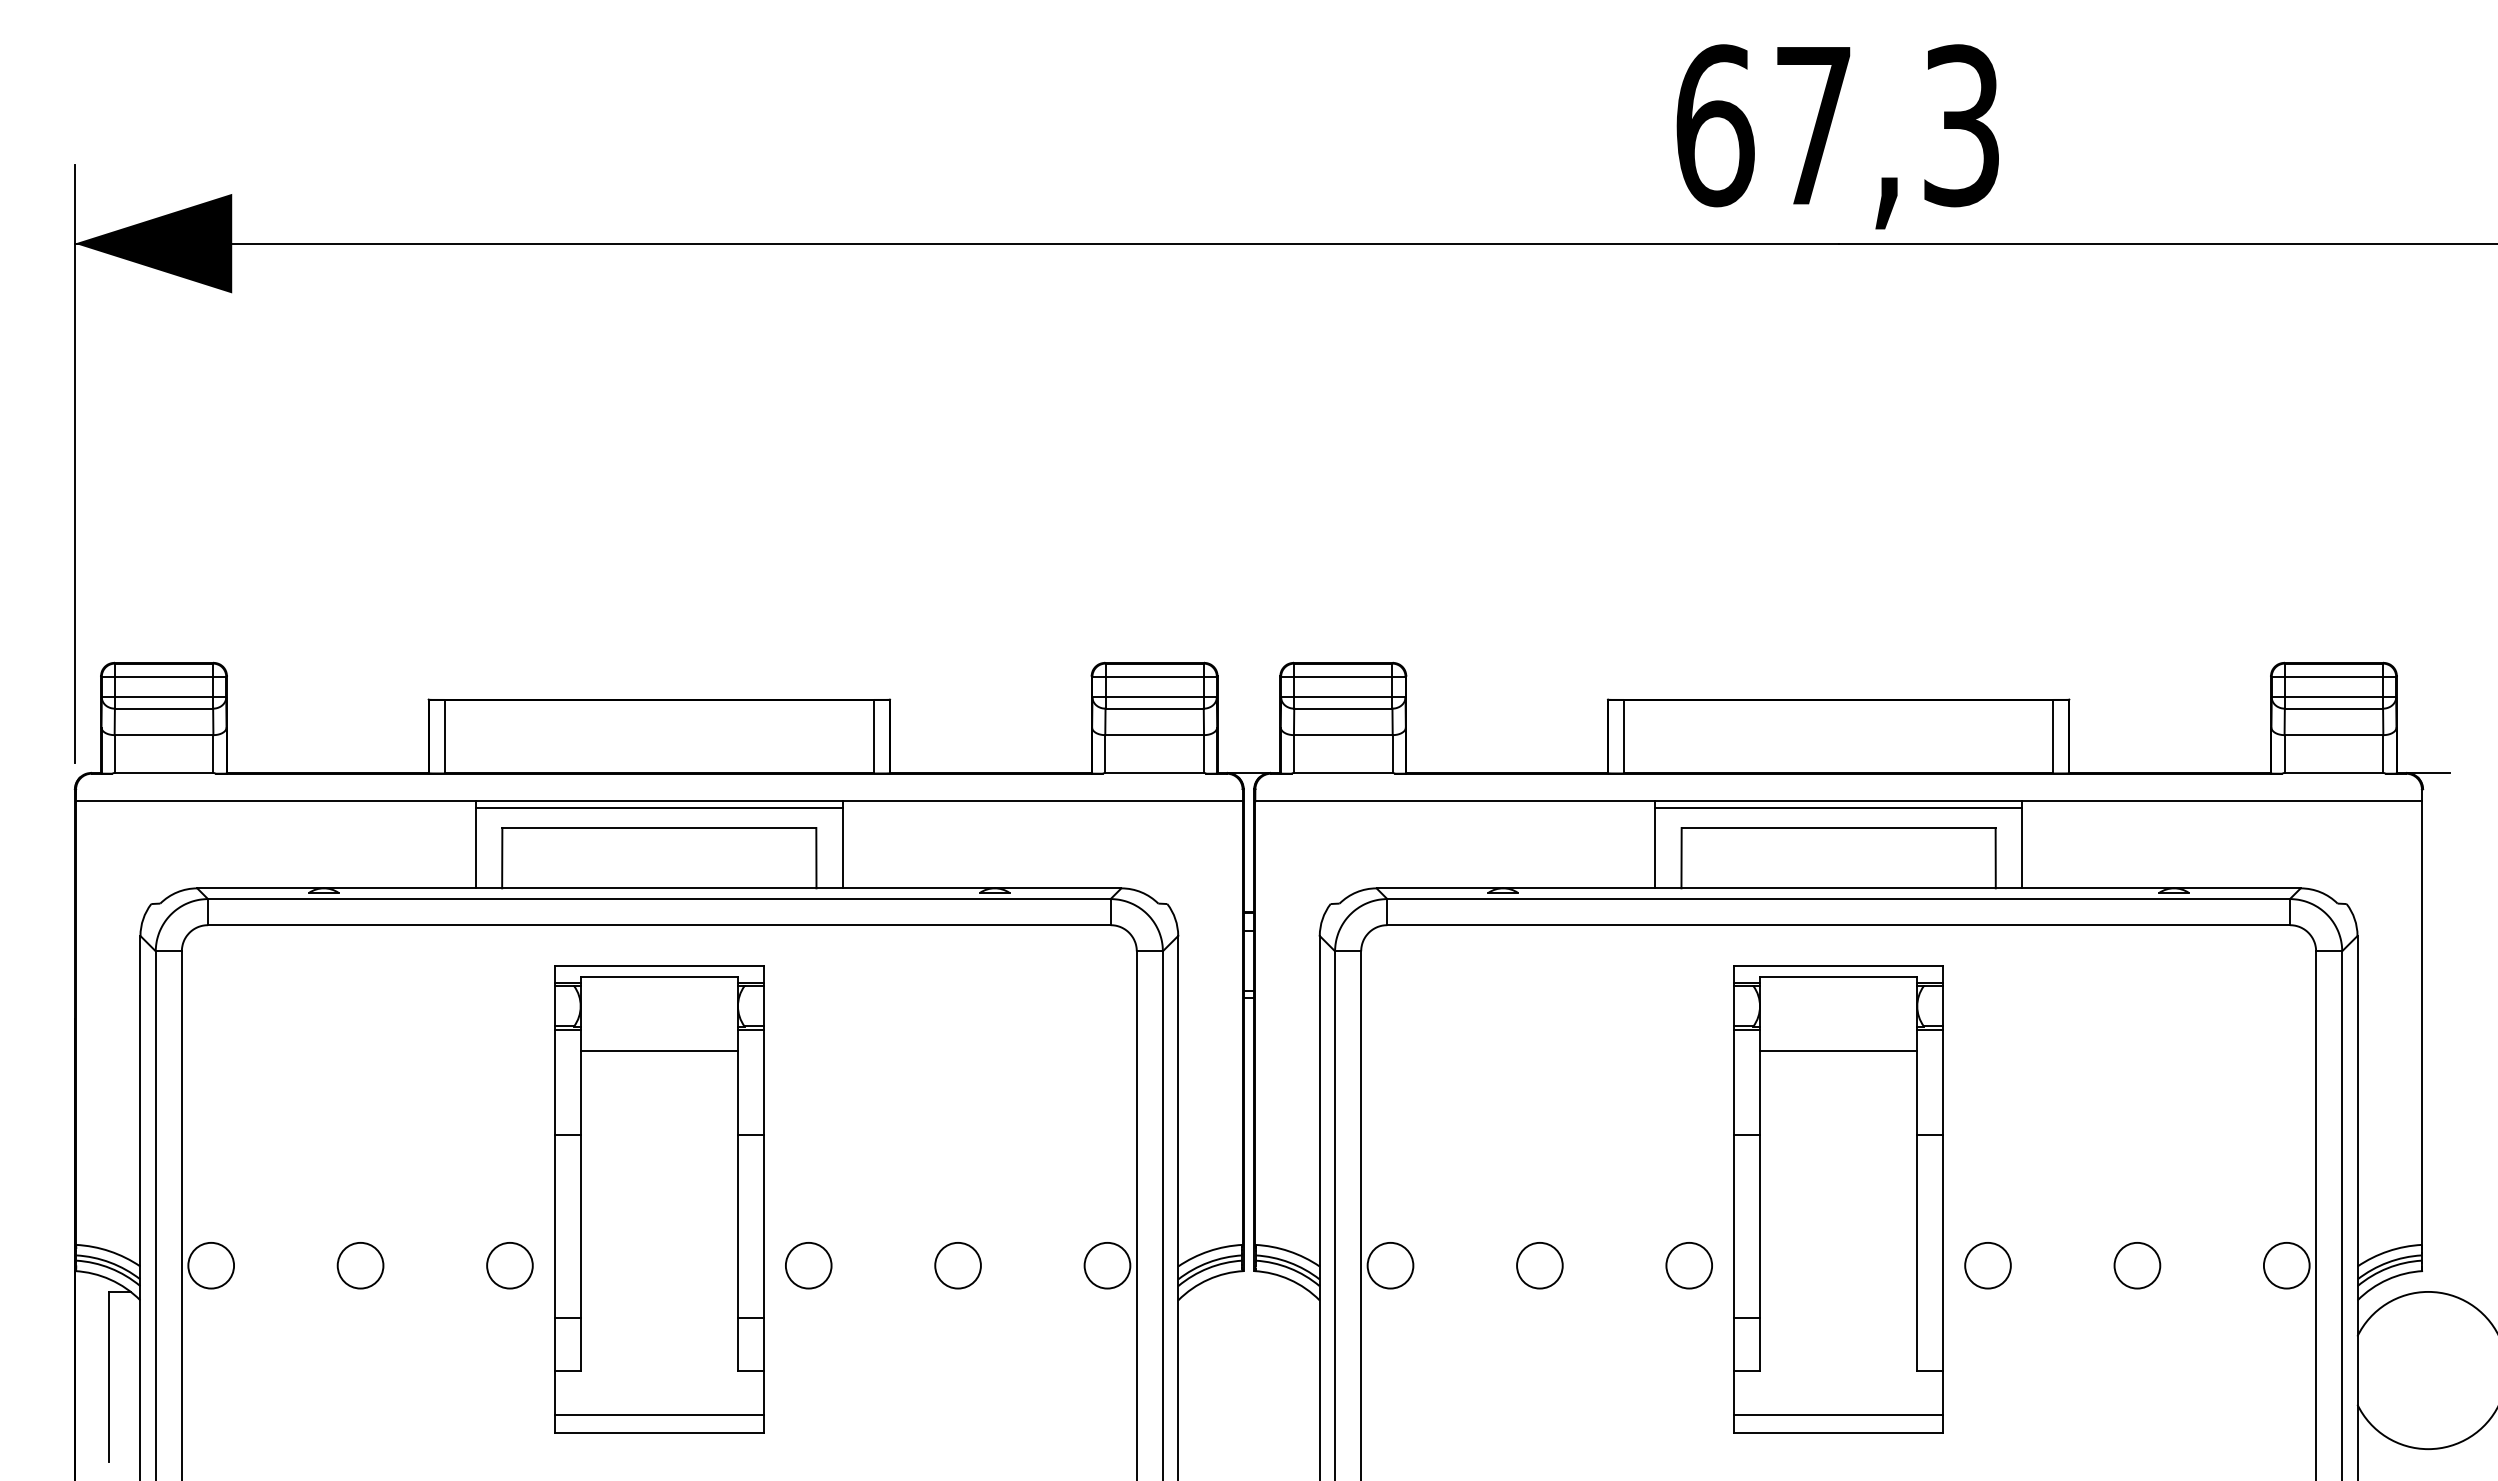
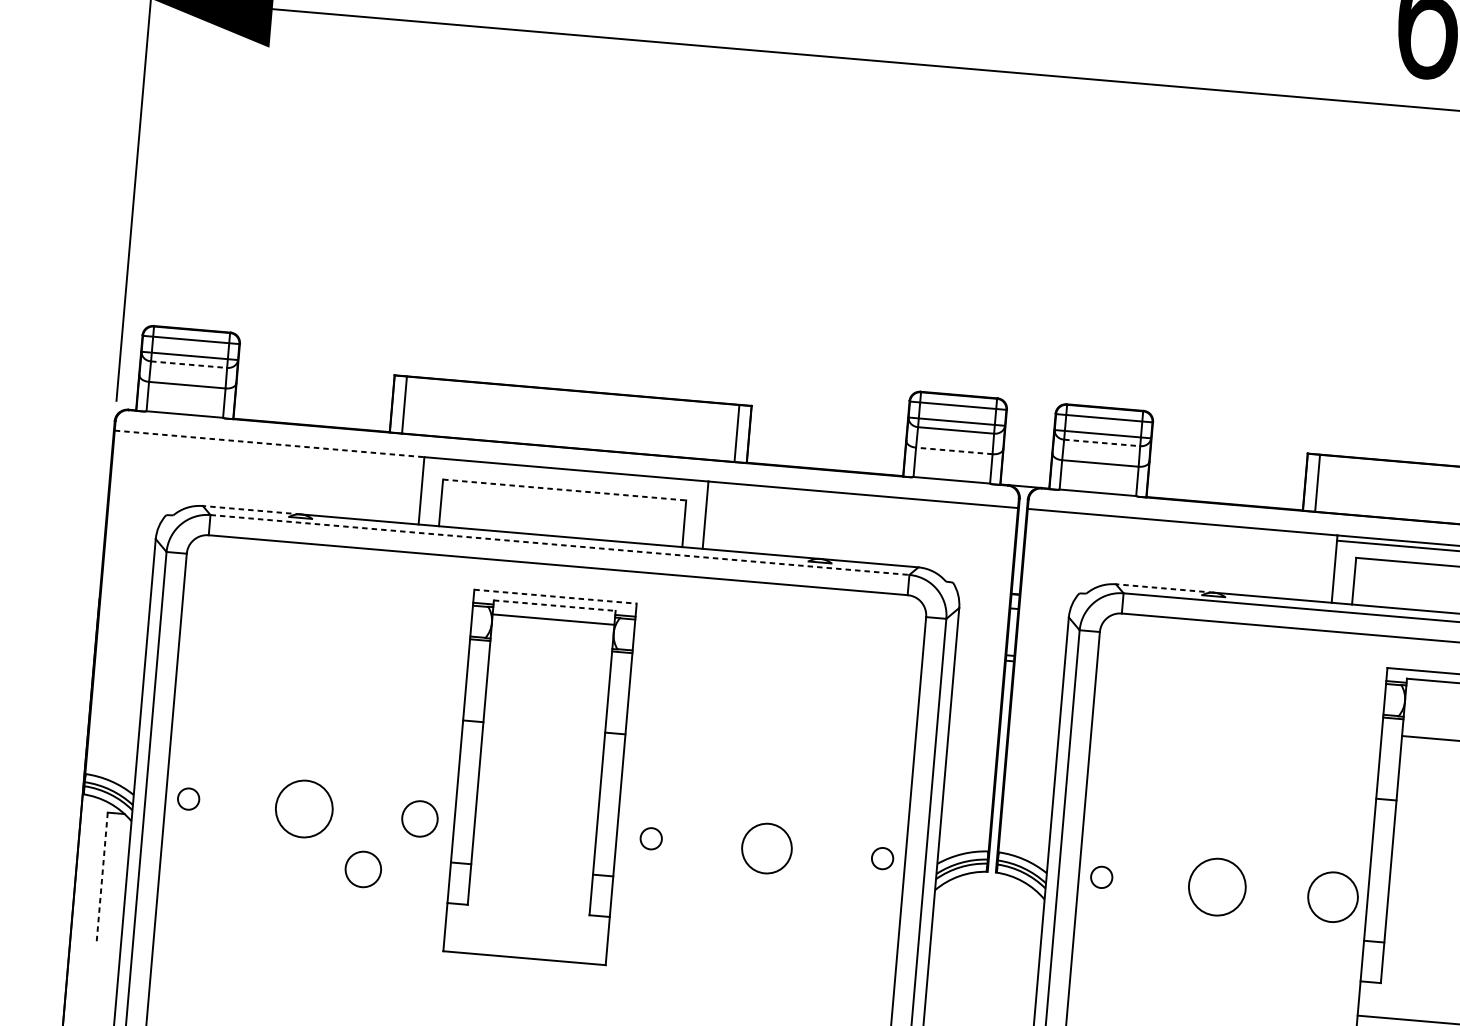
line: (164, 708) -> (189, 364), solid -> dashed
line: (1343, 708) -> (1102, 442), solid -> dashed
line: (1154, 735) -> (954, 451), solid -> dashed
line: (275, 801) -> (269, 443), solid -> dashed
line: (658, 808) -> (565, 474), removed
line: (659, 828) -> (564, 490), solid -> dashed
line: (260, 888) -> (251, 510), solid -> dashed
line: (1439, 888) -> (1164, 588), solid -> dashed
line: (659, 899) -> (560, 545), solid -> dashed
line: (659, 965) -> (555, 596), solid -> dashed
line: (659, 977) -> (554, 605), solid -> dashed
line: (658, 1051) -> (552, 619), moved
circle: (211, 1265) -> (188, 798), size x0.6
circle: (360, 1265) -> (304, 808), size x1.6
circle: (808, 1265) -> (651, 838), size x0.6
circle: (957, 1265) -> (766, 848), size x1.4
circle: (1107, 1265) -> (882, 858), size x0.6
circle: (1390, 1265) -> (1101, 877), size x0.6
circle: (1539, 1265) -> (1217, 887), size x1.6
circle: (1689, 1265) -> (1333, 897), size x1.4
circle: (442, 1336) -> (363, 869), added
line: (109, 1377) -> (102, 878), solid -> dashed
line: (659, 1414) -> (525, 944), removed

